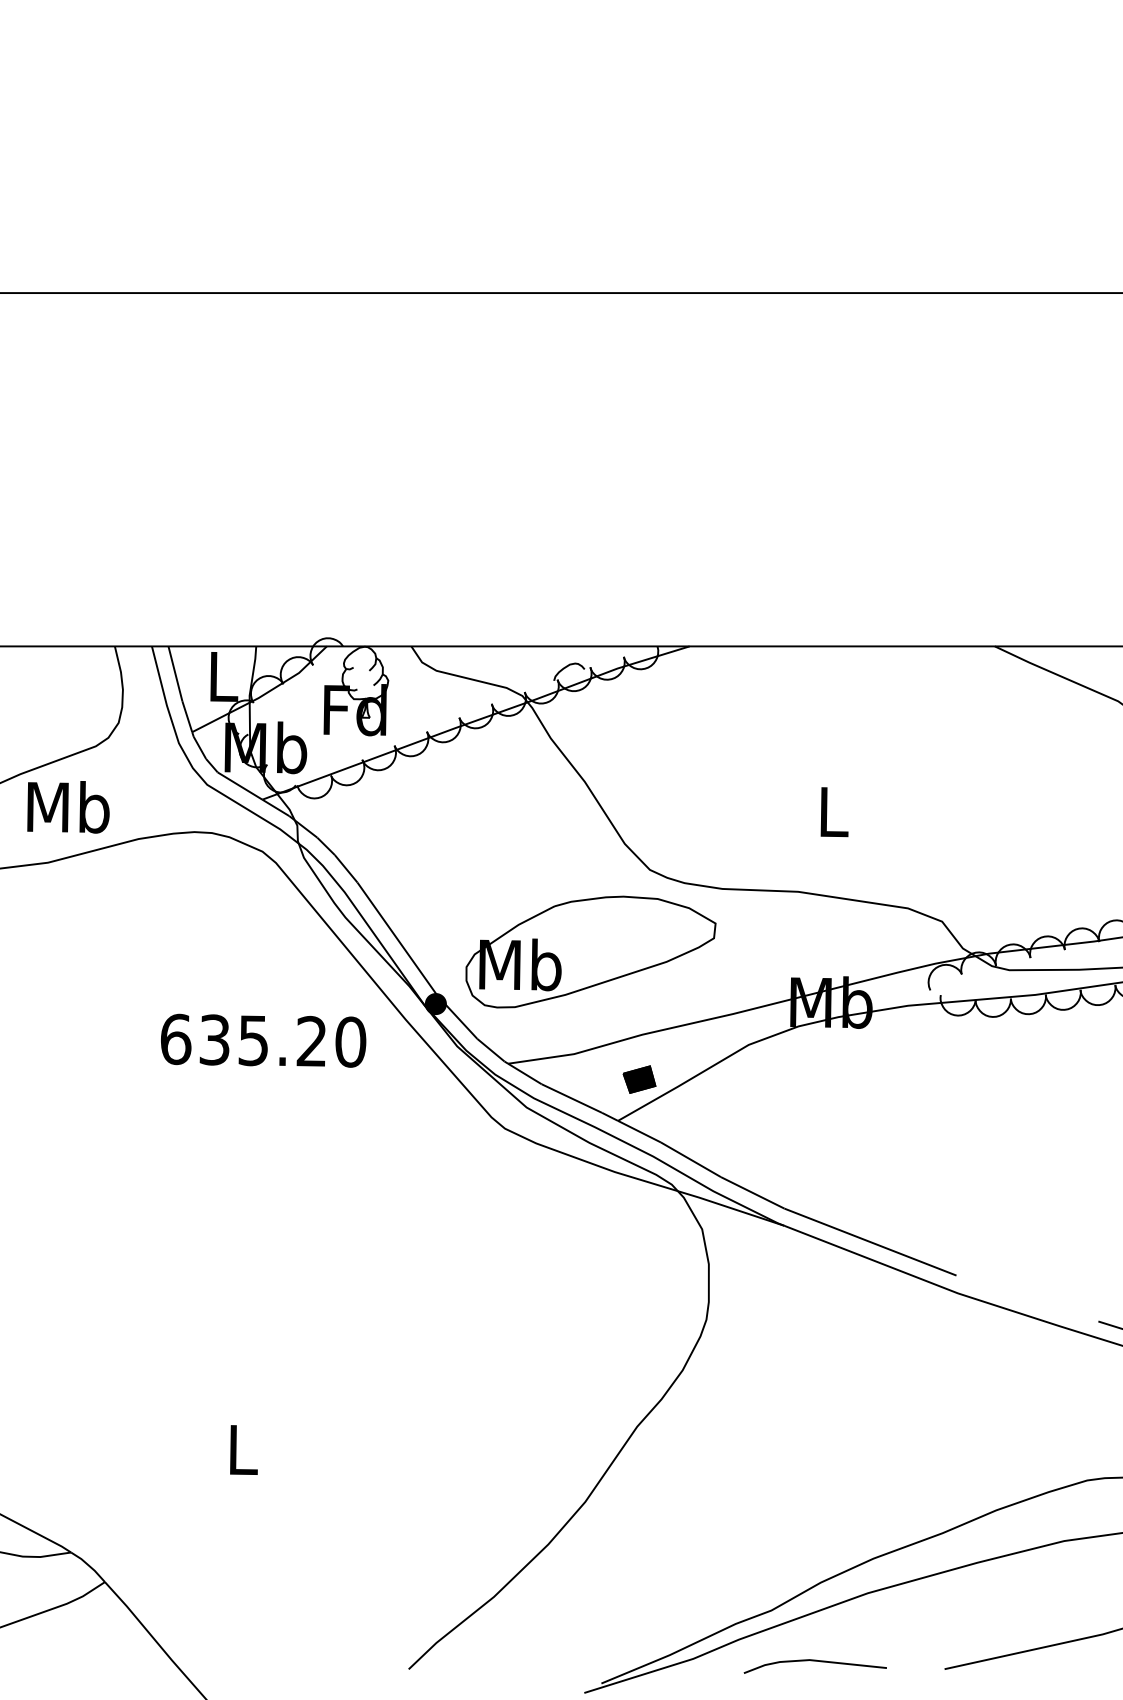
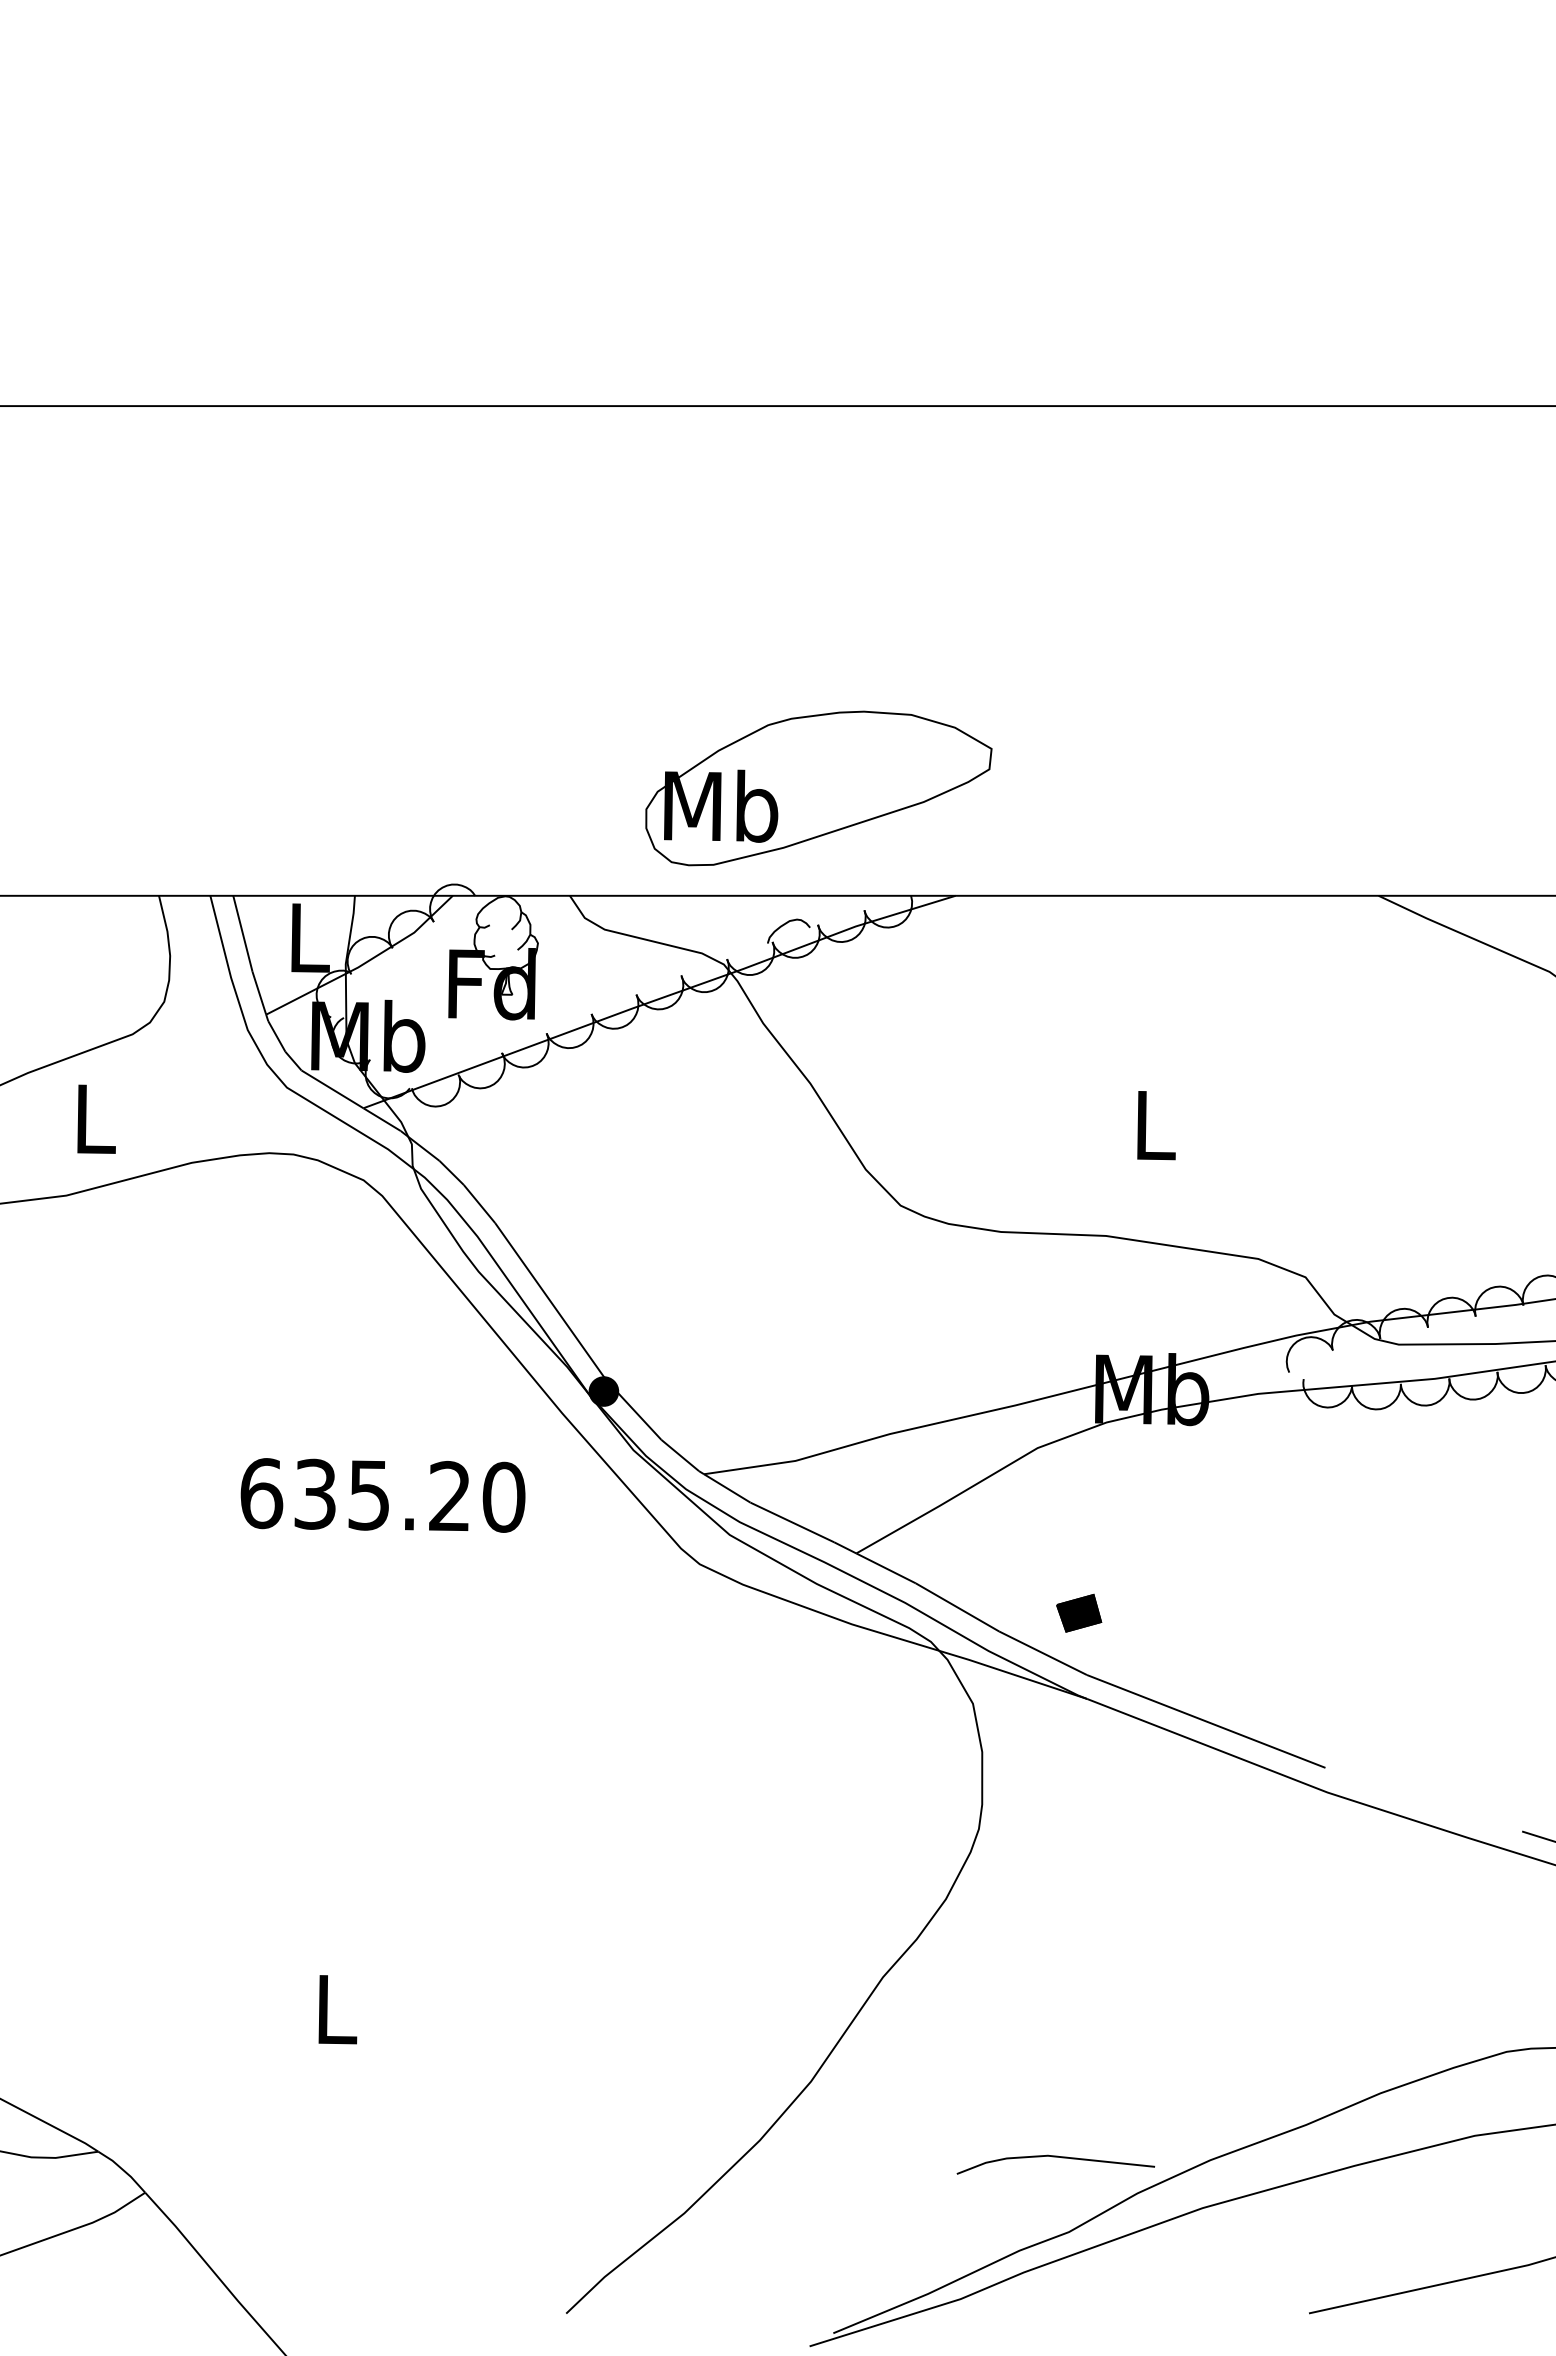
text: (68, 807) -> (94, 1118), Mb -> L
part: (590, 952) -> (818, 788), moved
text: (263, 1040) -> (382, 1495), moved
part: (639, 1079) -> (1079, 1612), moved
line: (815, 1661) -> (1055, 2157), moved

